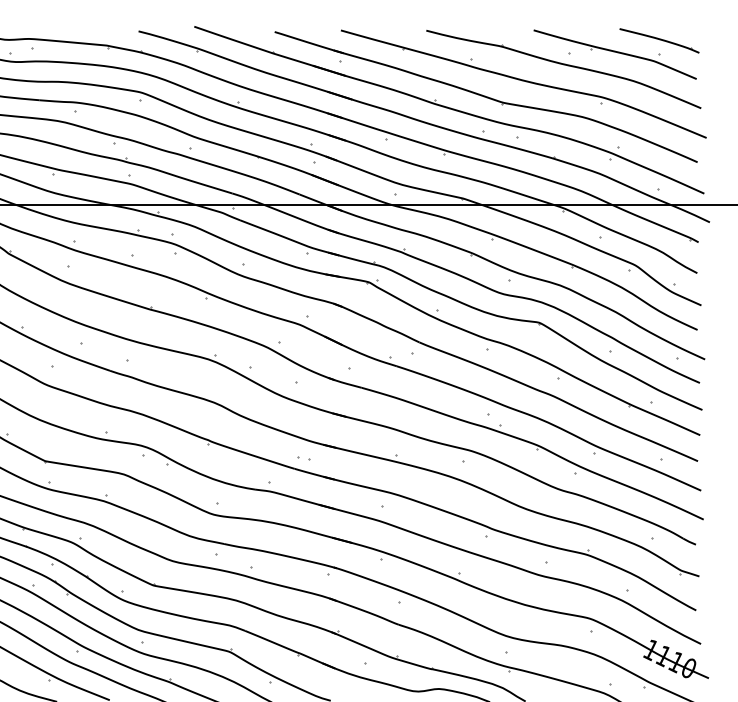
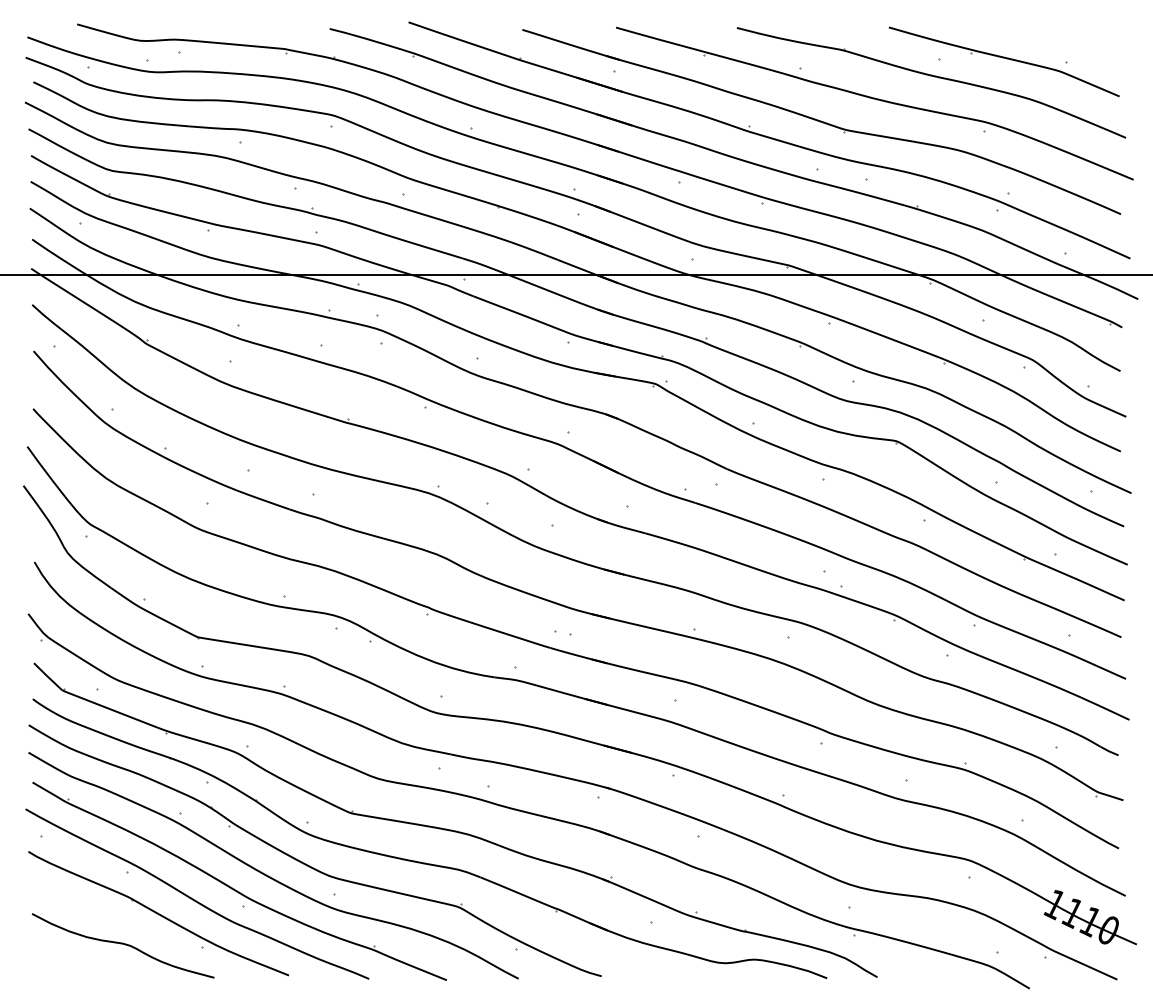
part: (659, 40) -> (1066, 42), removed

